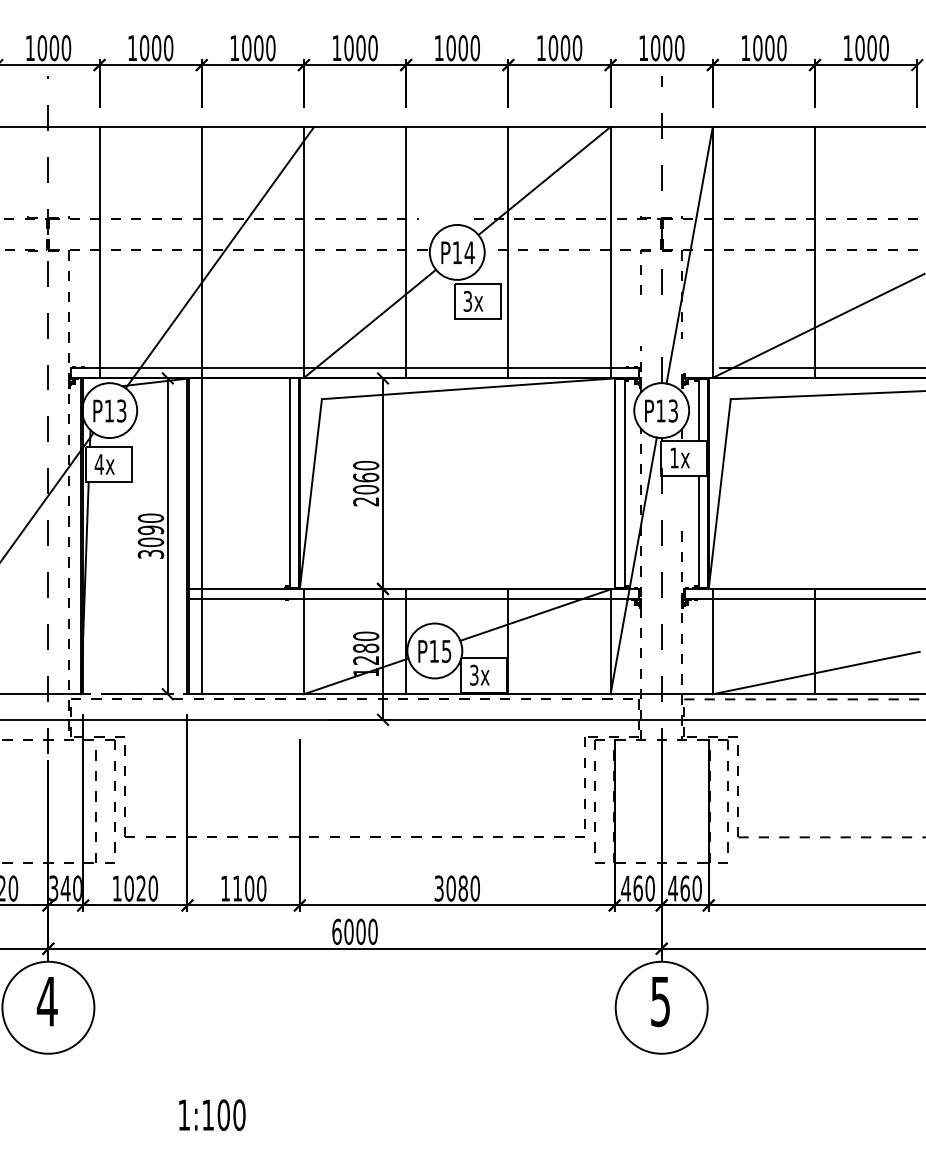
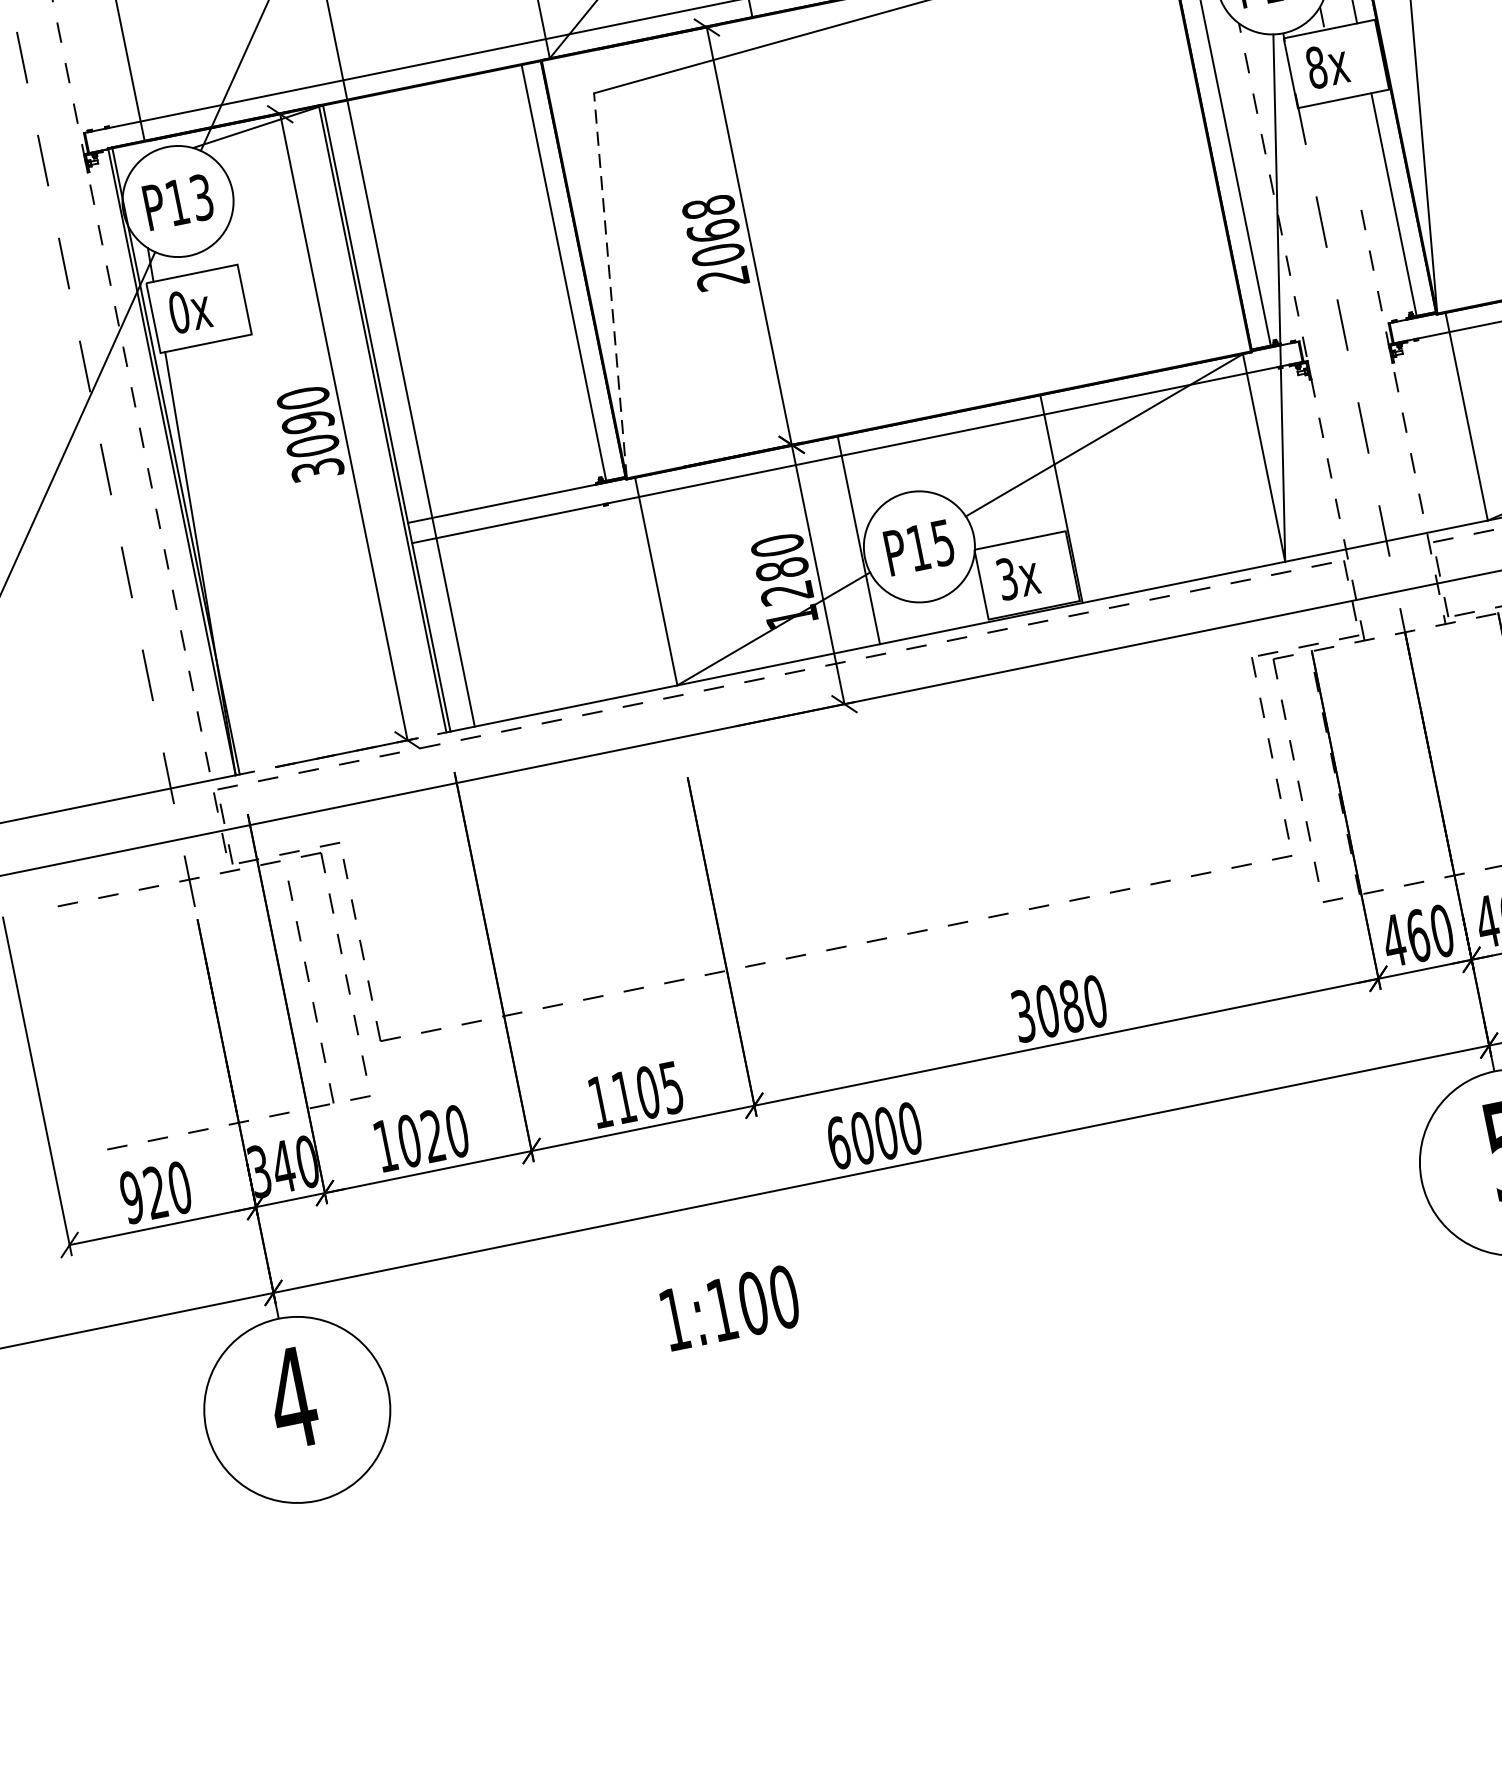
text: (674, 457) -> (1316, 66), 1x -> 8x
text: (98, 464) -> (177, 312), 4x -> 0x
text: (366, 465) -> (709, 206), 2060 -> 2068
line: (310, 494) -> (609, 286), solid -> dashed
text: (261, 888) -> (671, 1087), 1100 -> 1105
text: (212, 1114) -> (730, 1306), moved

